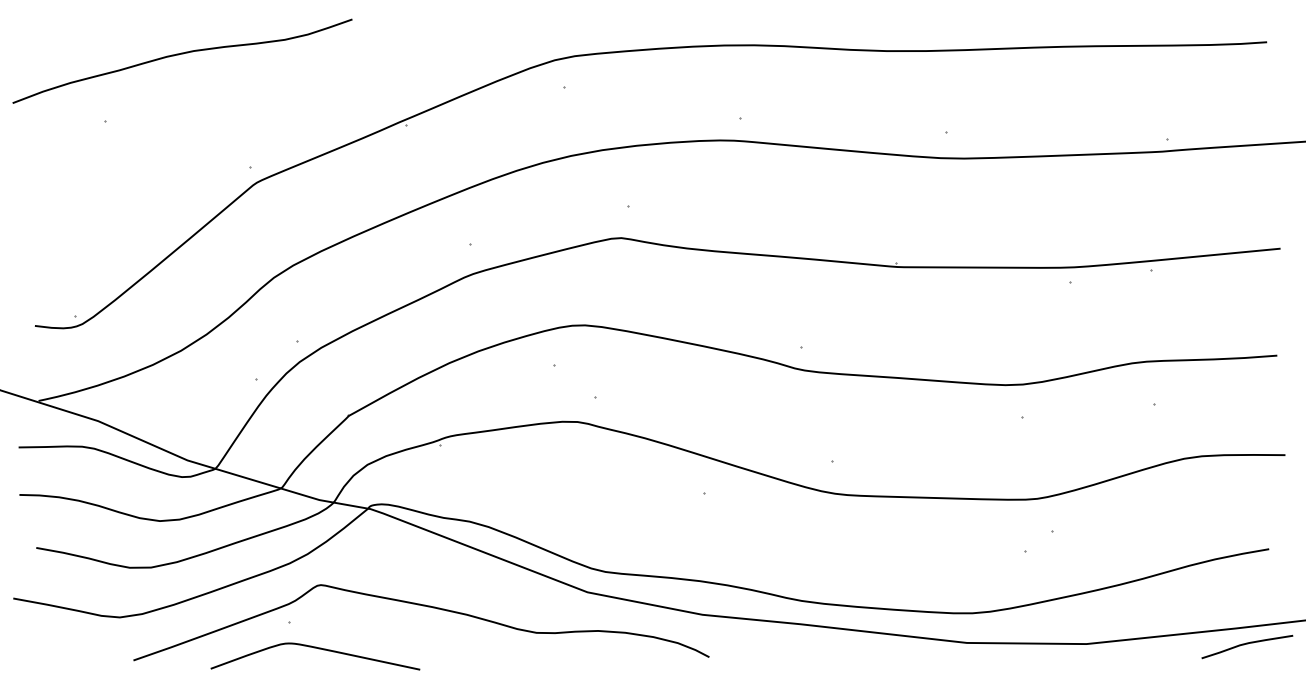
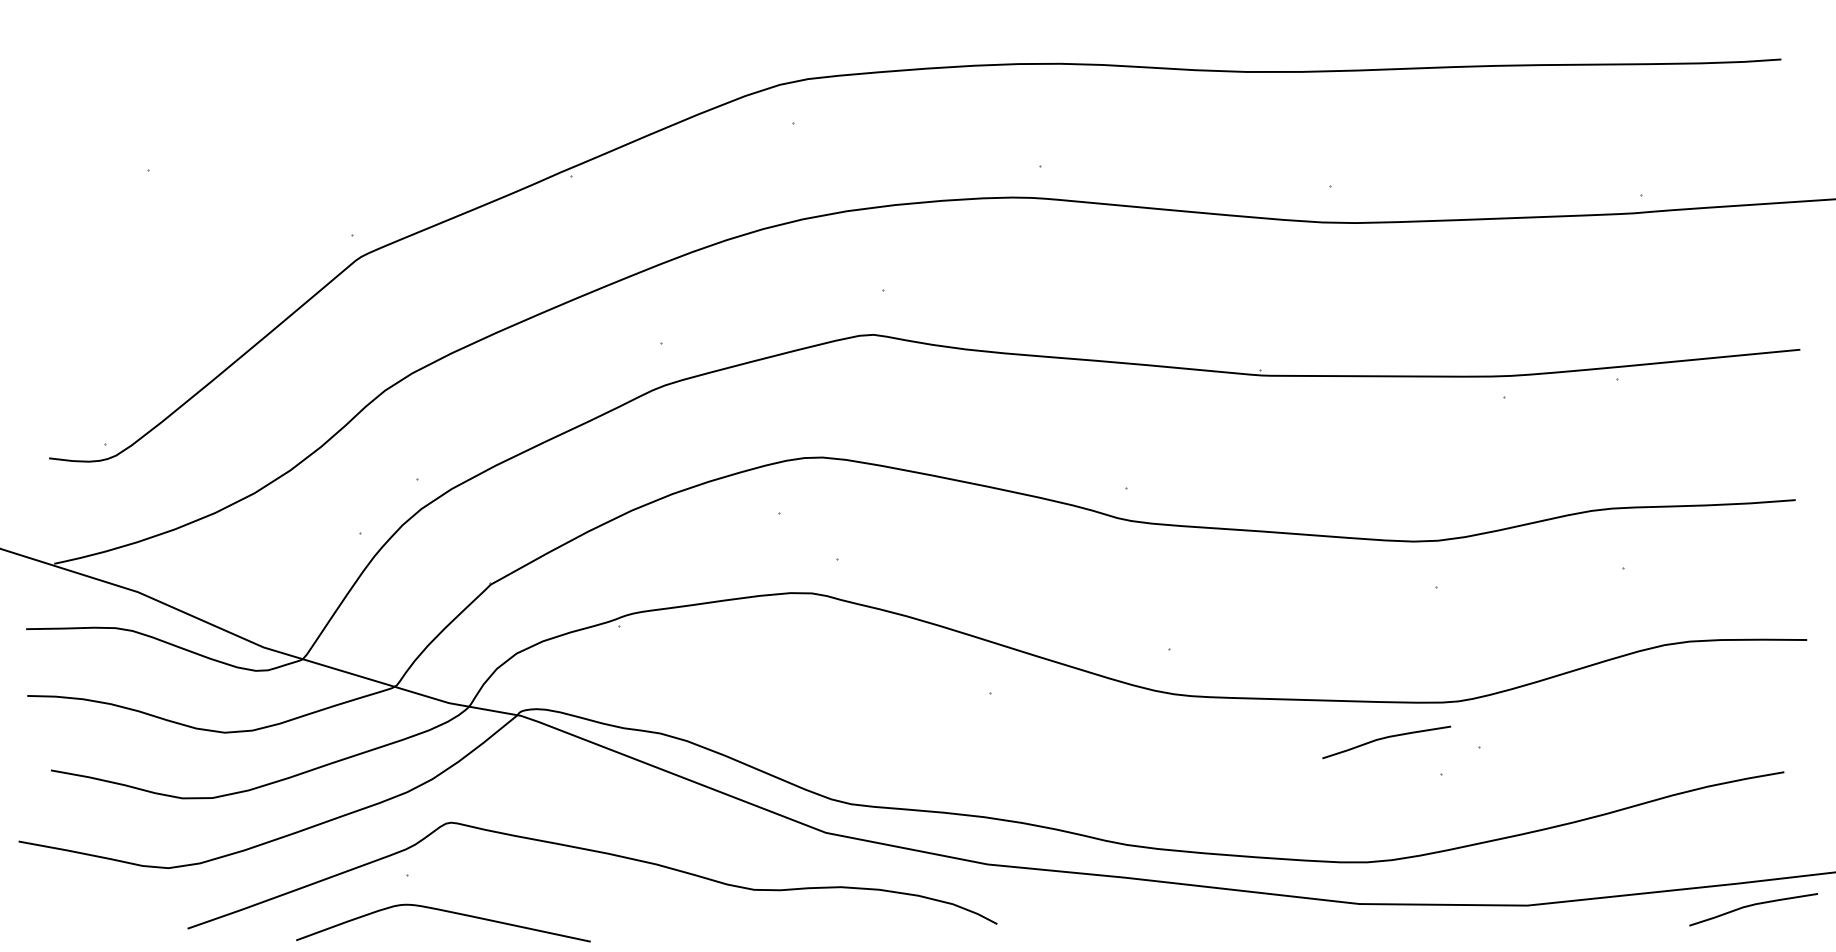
curve: (182, 54) -> (256, 76), removed
curve: (986, 525) -> (1386, 738), added

